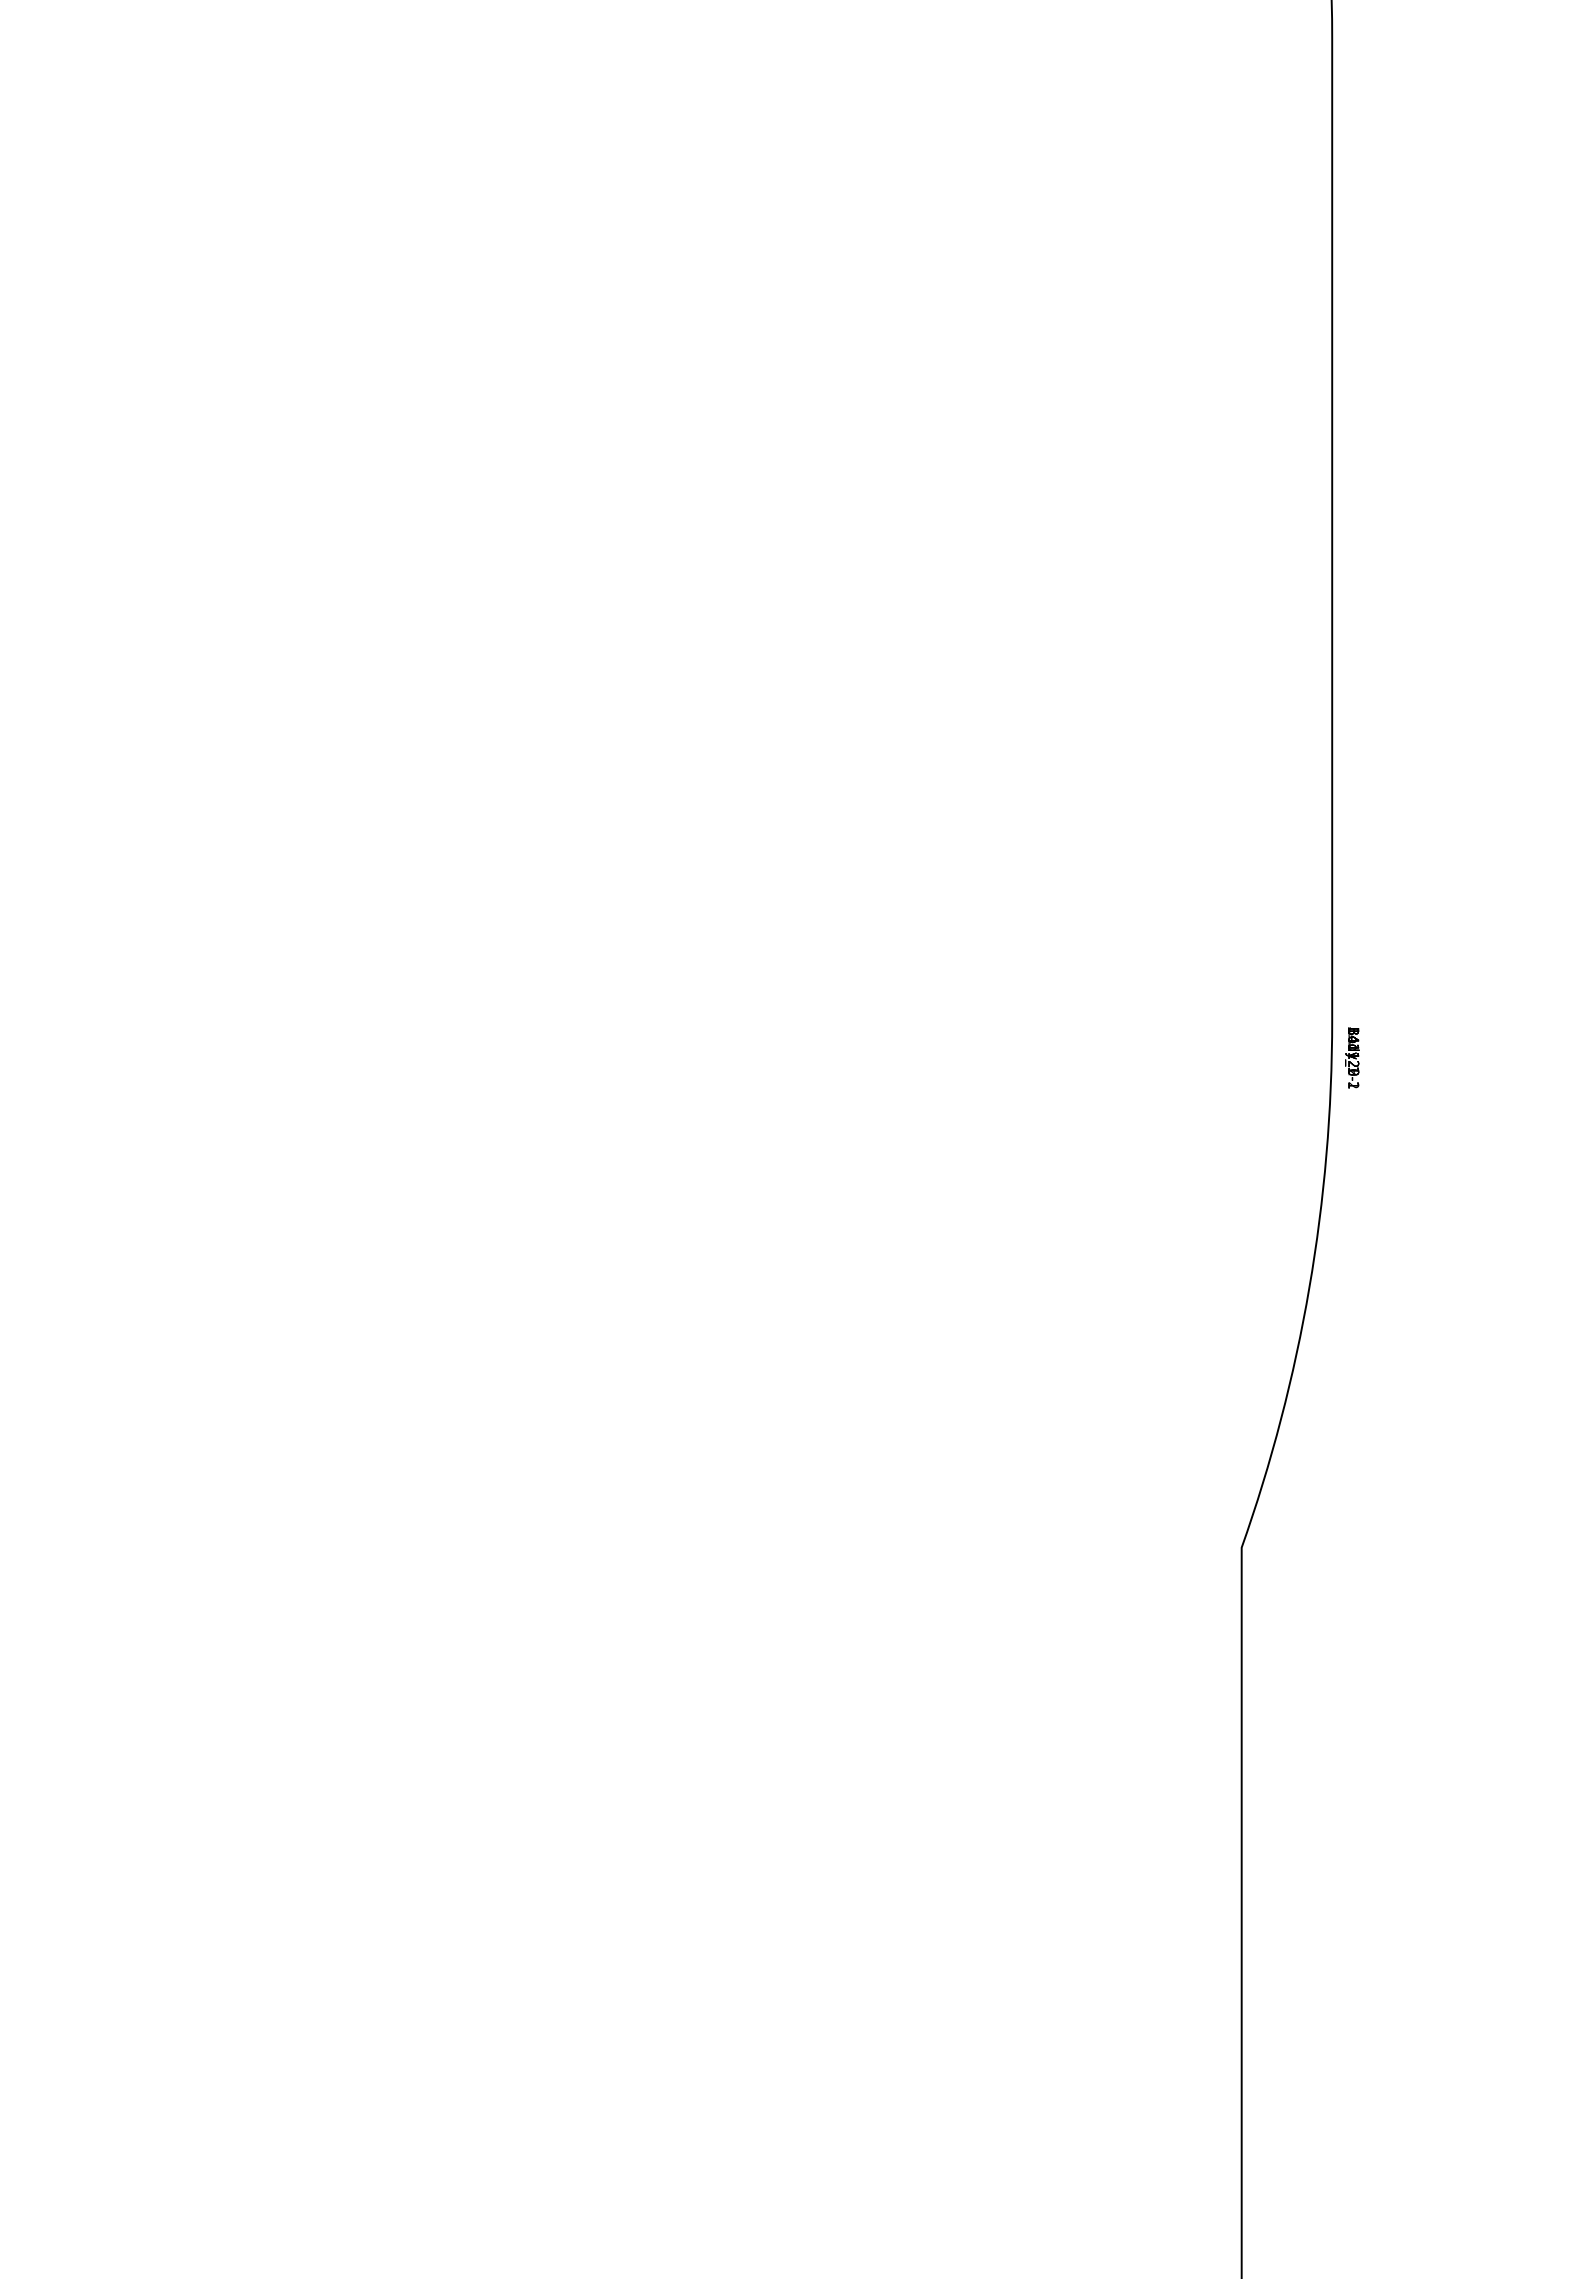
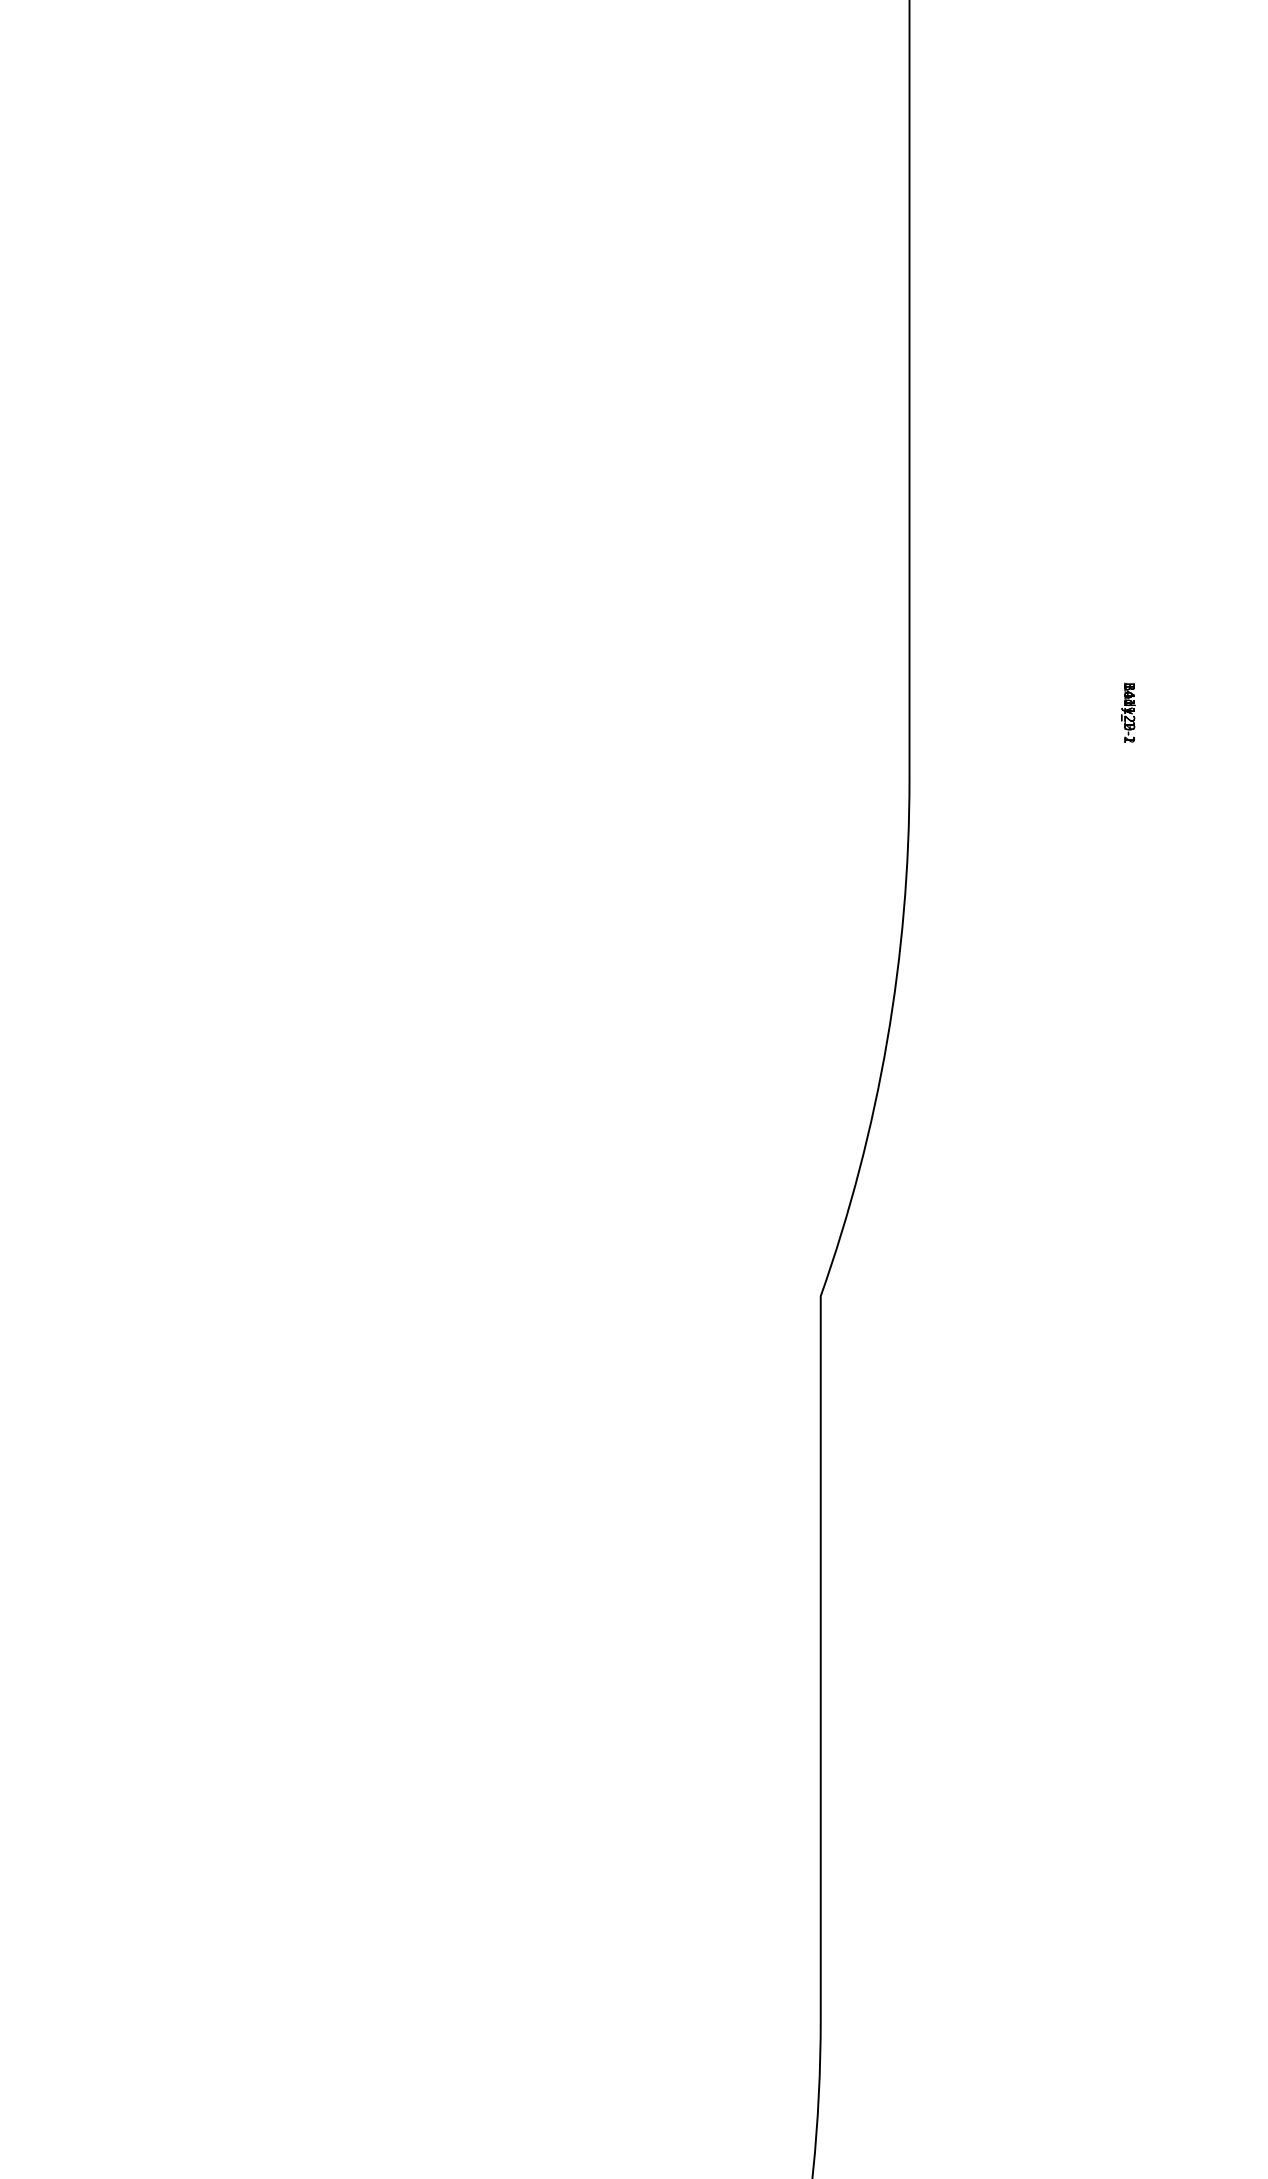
part: (1352, 1057) -> (1128, 712), moved

